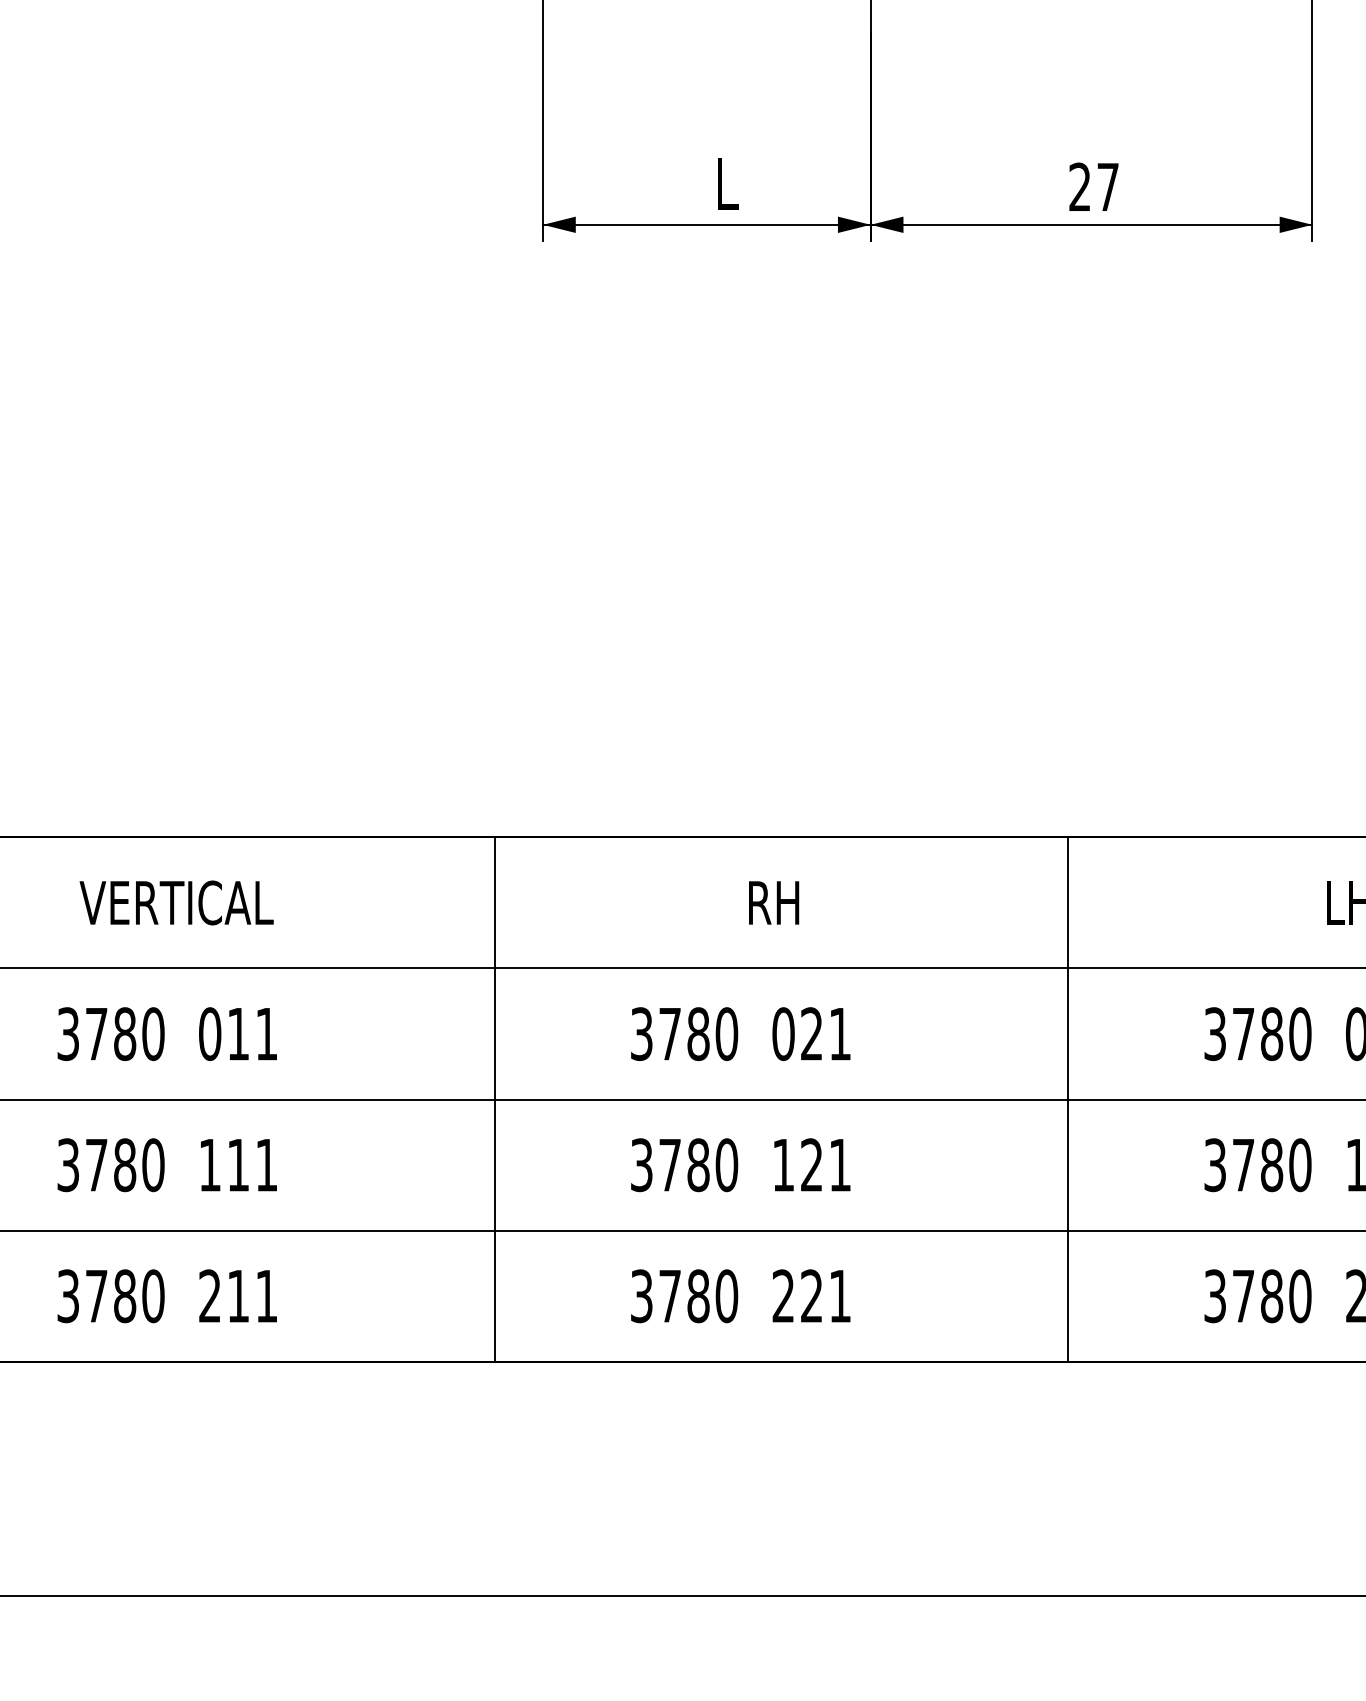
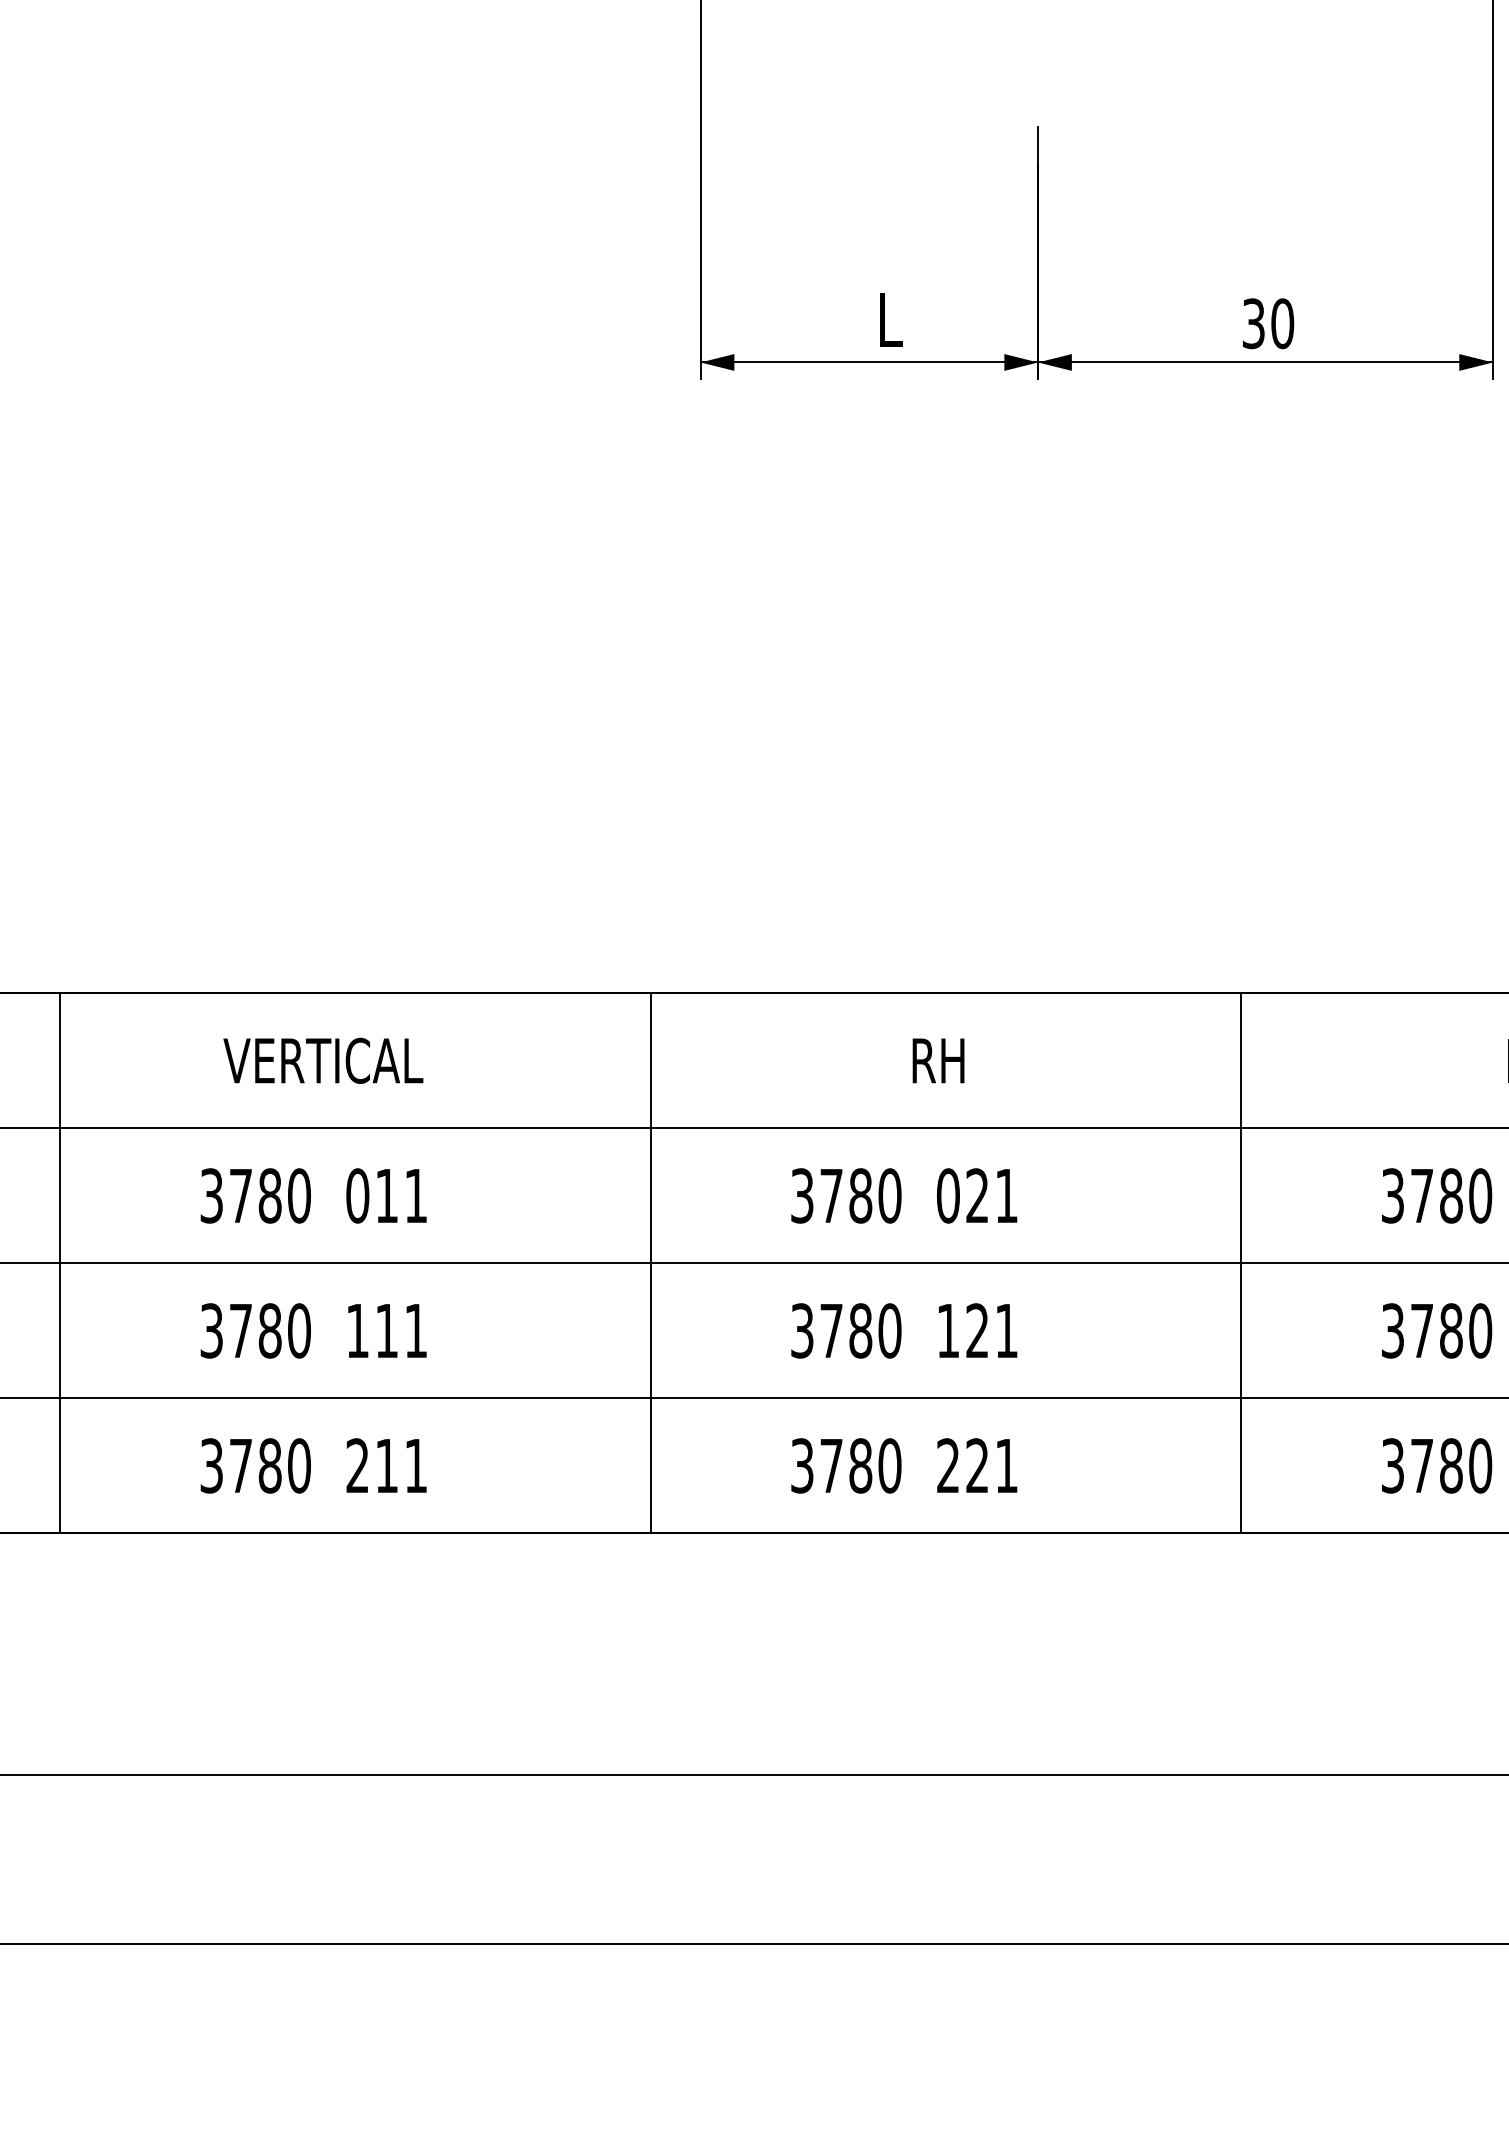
text: (1094, 186) -> (1268, 323), 27 -> 30

